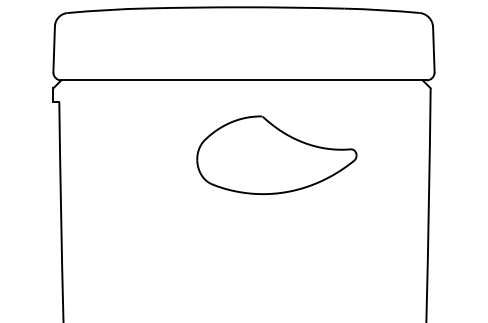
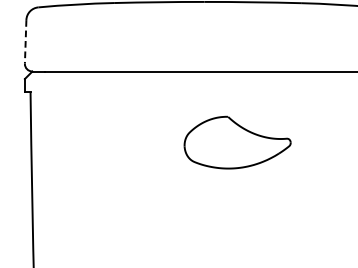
line: (54, 49) -> (25, 42), solid -> dashed
part: (276, 154) -> (237, 142), size x0.7

